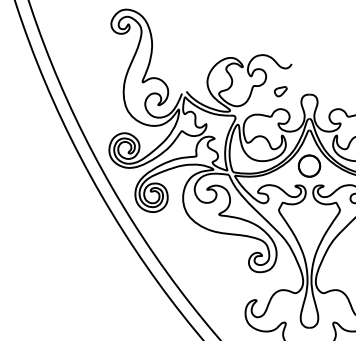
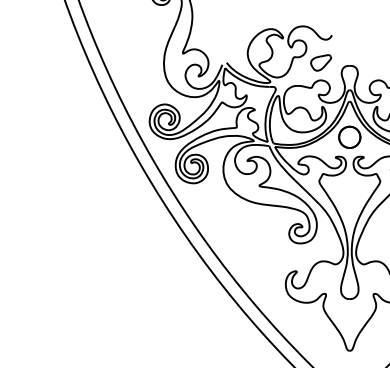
part: (280, 91) -> (320, 62), size x1.67

